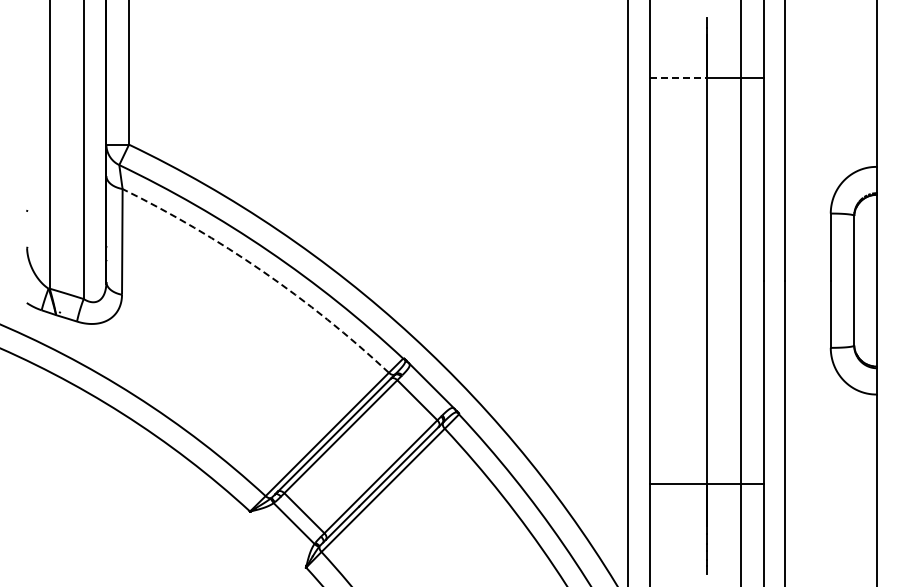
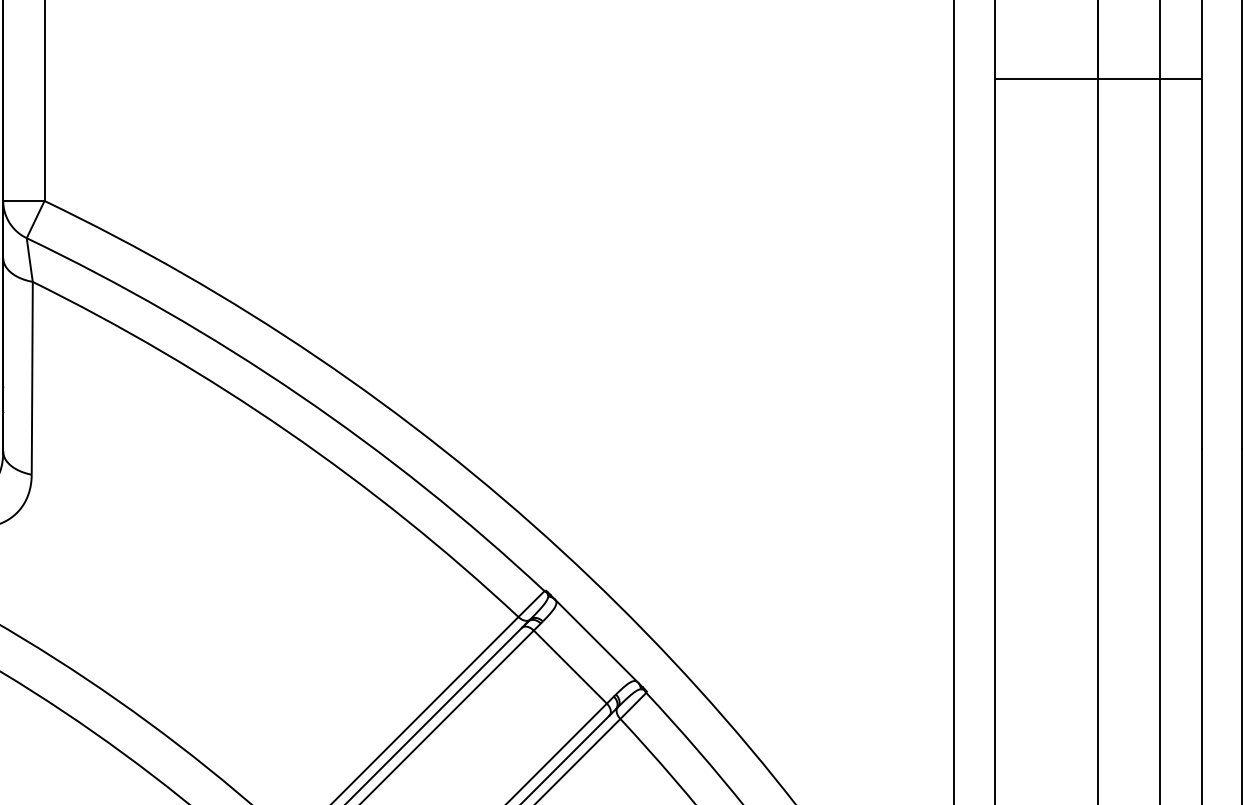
line: (679, 77) -> (1048, 78), dashed -> solid
arc: (262, 271) -> (287, 432), dashed -> solid

